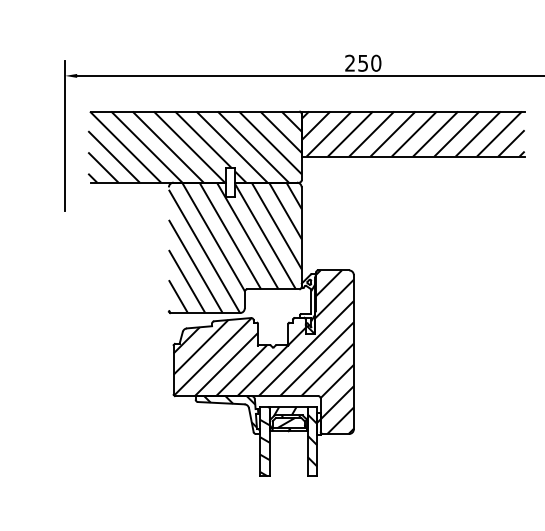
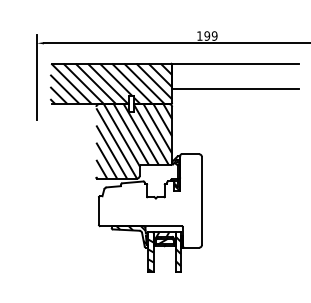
text: (363, 62) -> (207, 35), 250 -> 199
hatch: (412, 134) -> (235, 76), removed
hatch: (263, 351) -> (150, 200), removed

